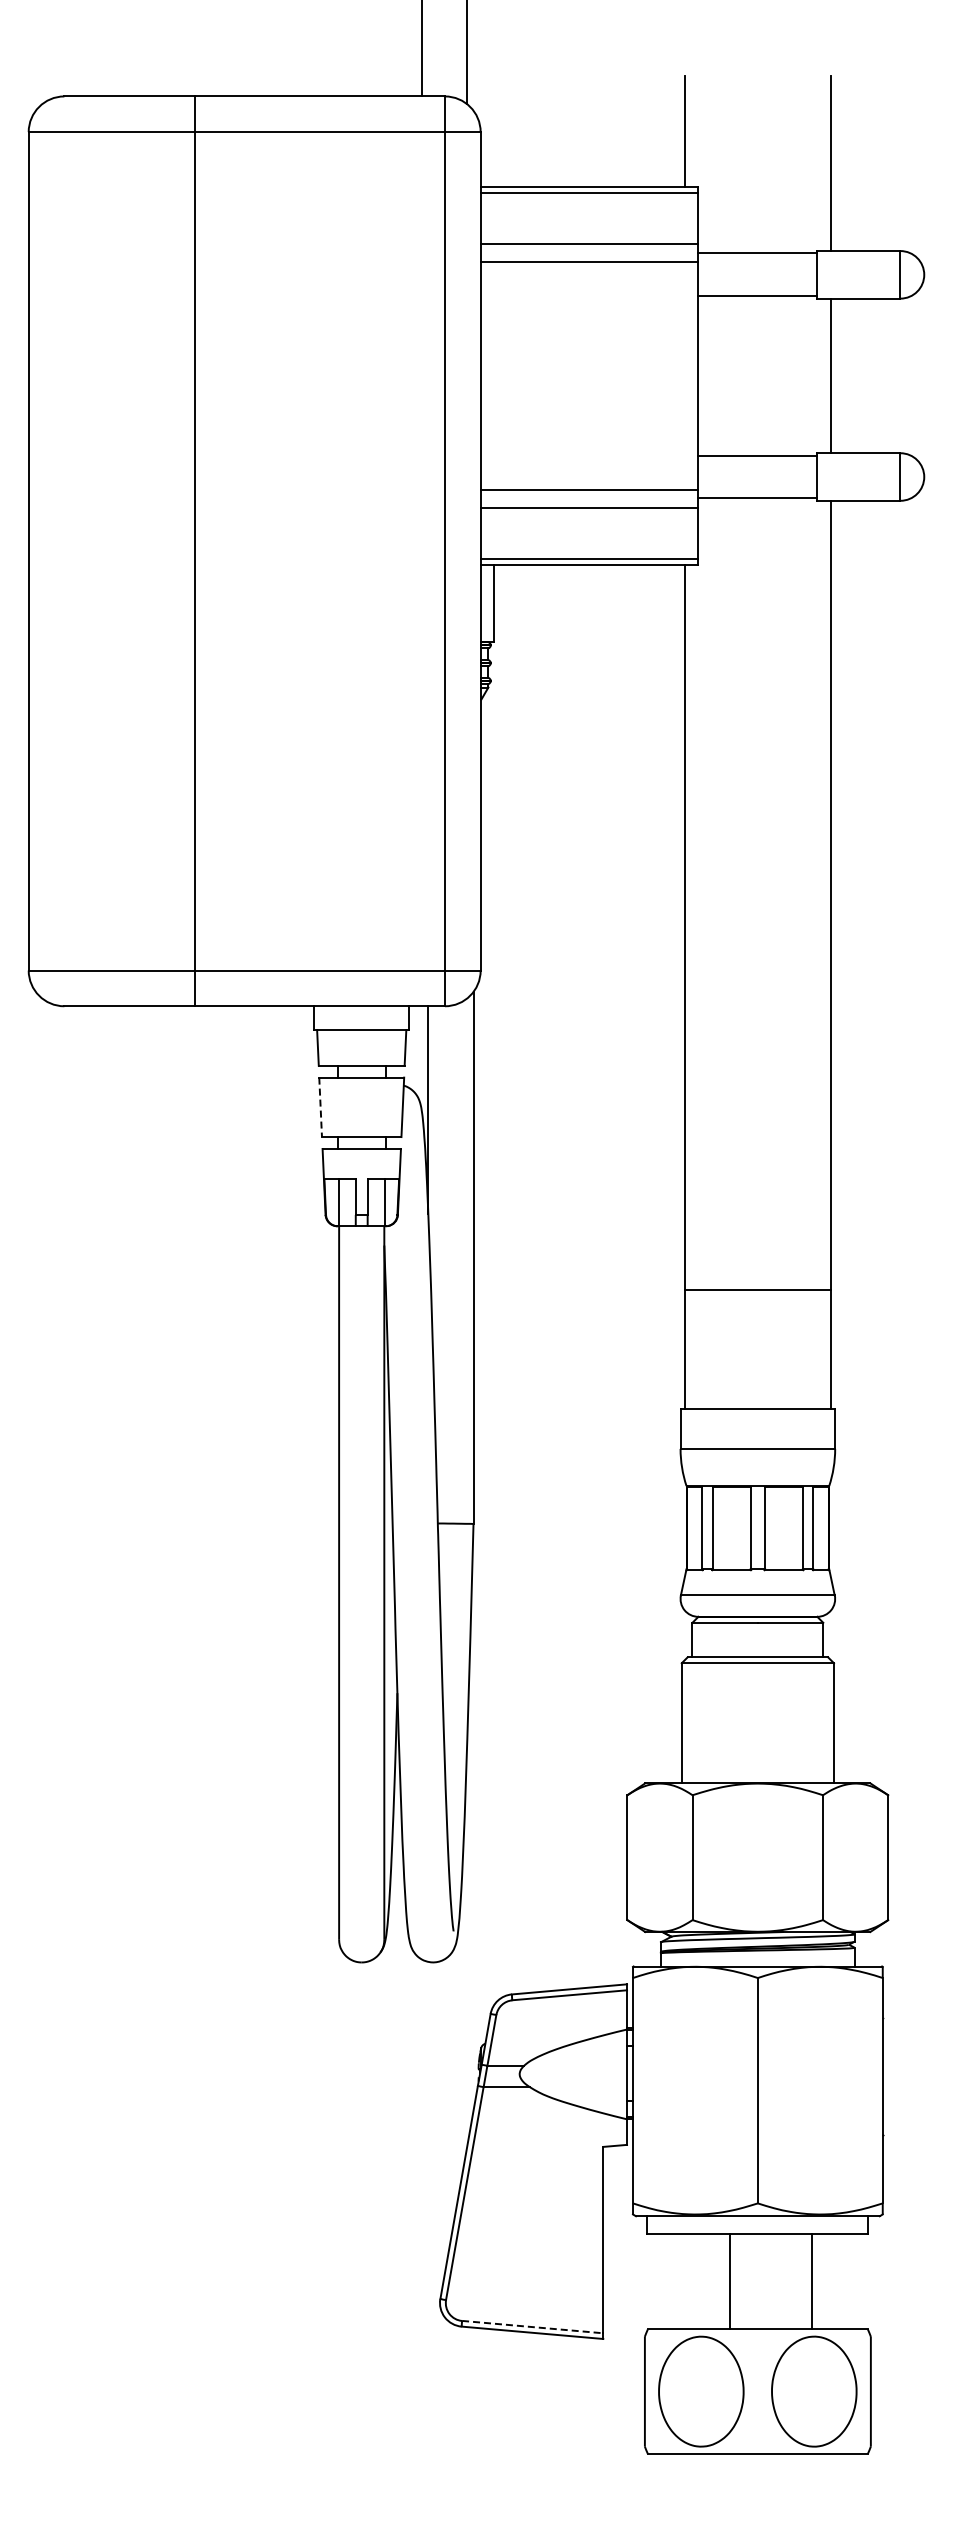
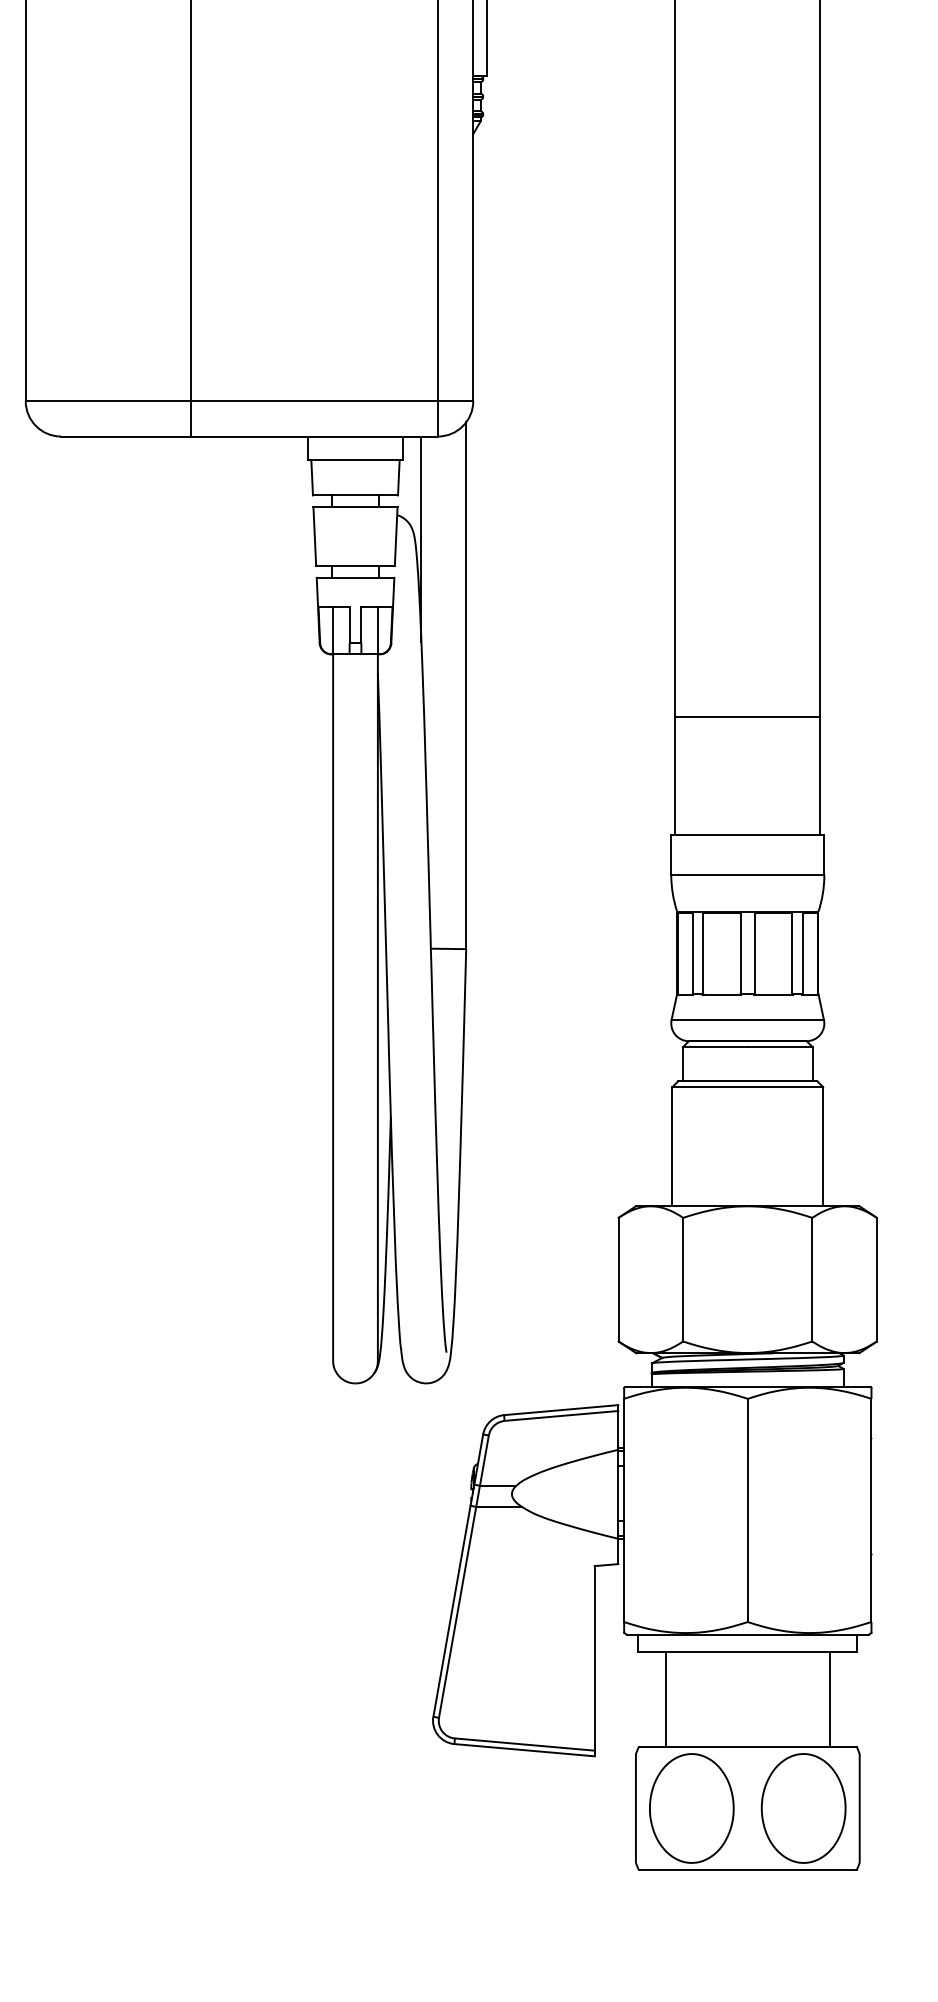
line: (320, 1107) -> (314, 536), dashed -> solid
line: (730, 2281) -> (666, 1699), moved
line: (811, 2281) -> (829, 1699), moved
line: (532, 2327) -> (524, 1744), dashed -> solid

